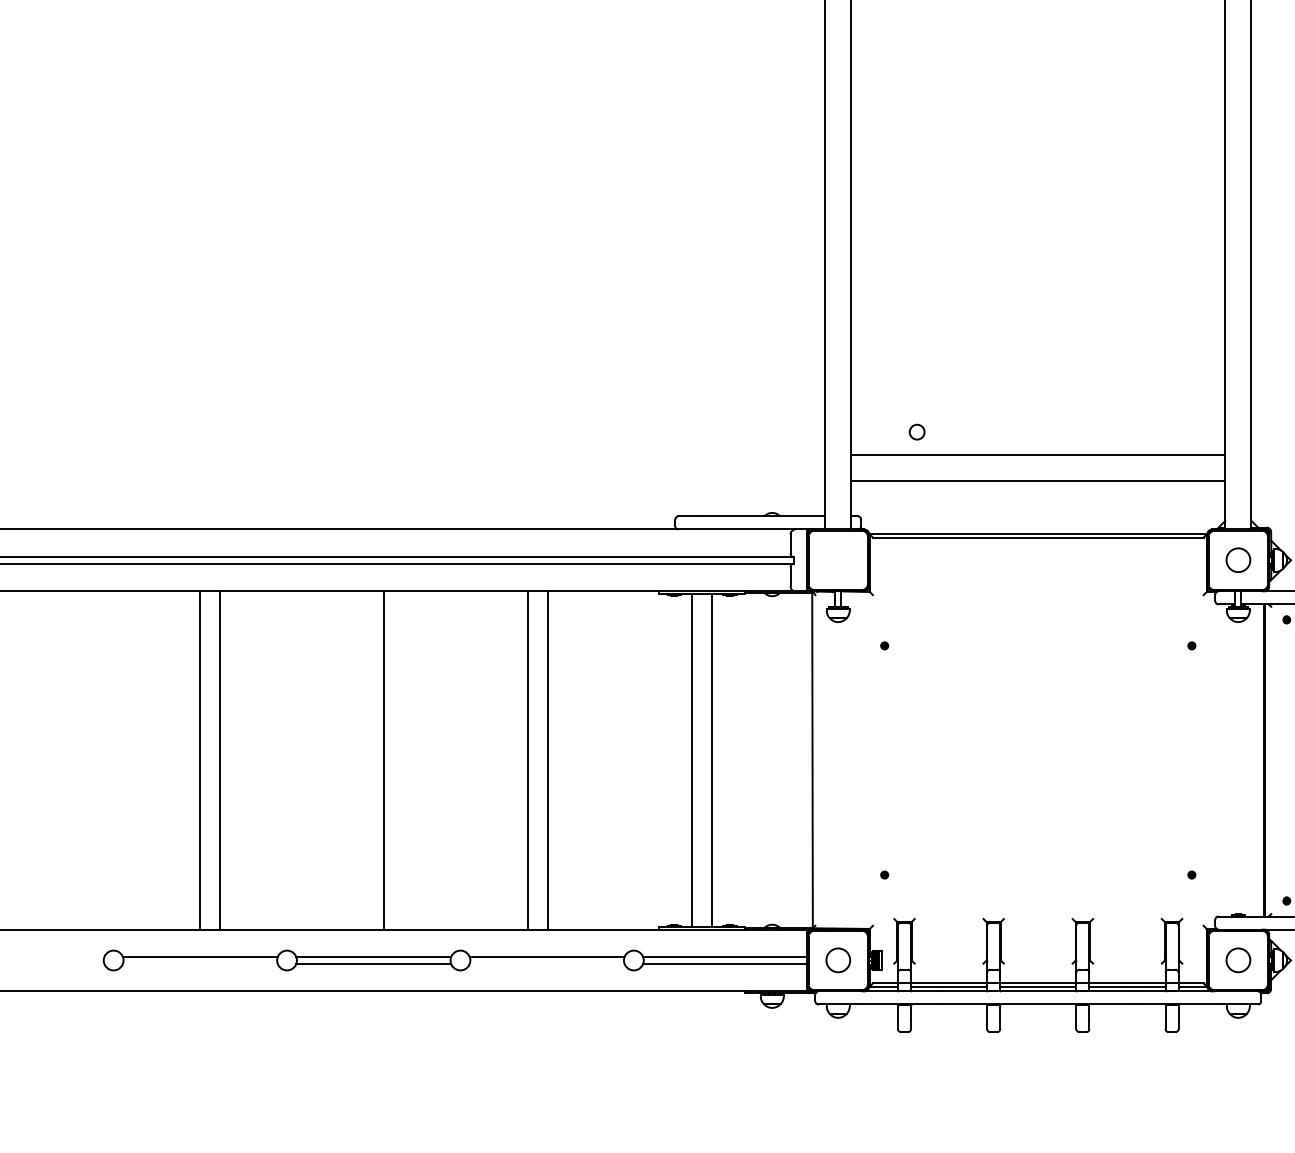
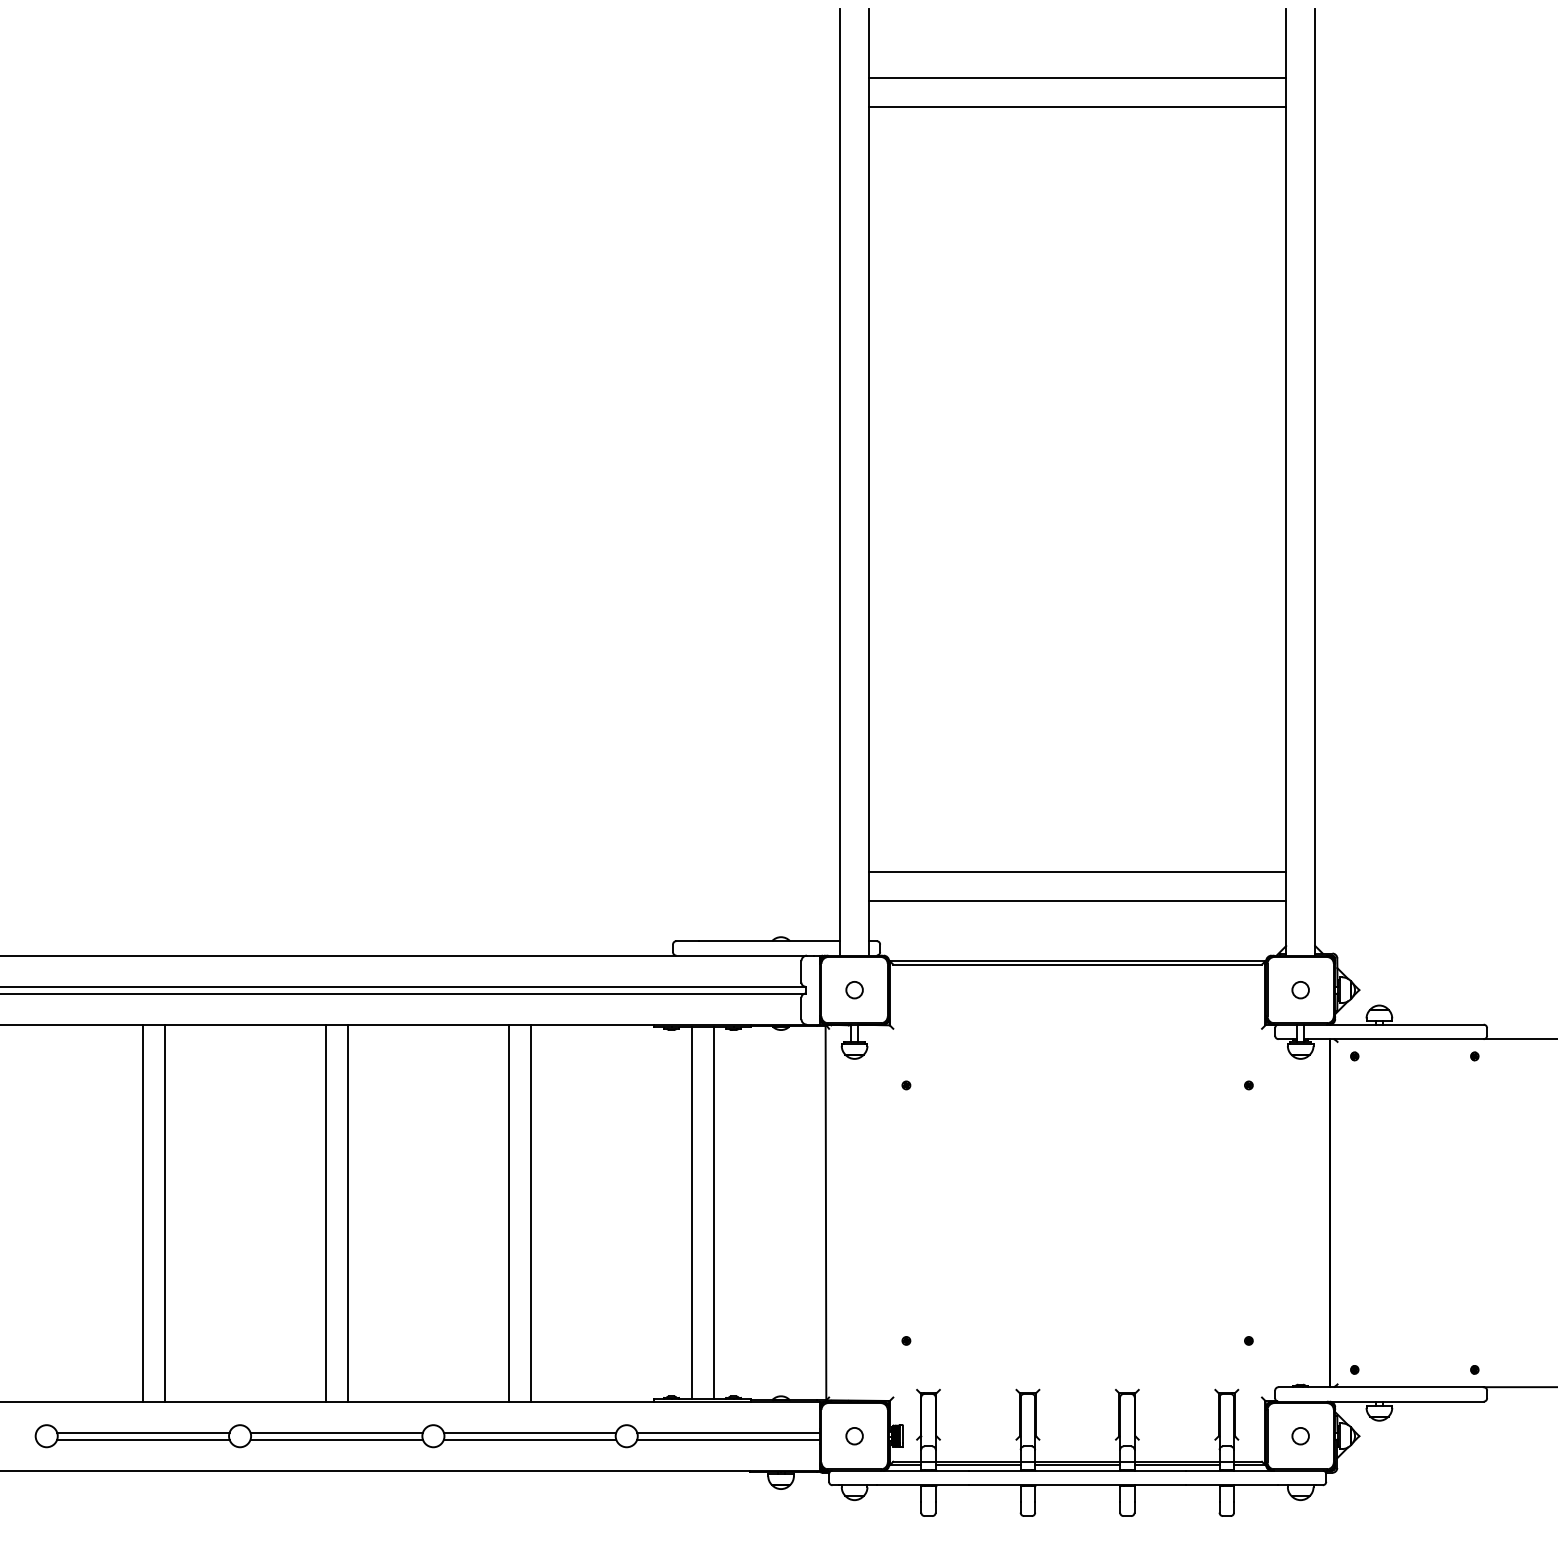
circle: (917, 432) -> (854, 990), moved
circle: (1238, 560) -> (1300, 990), size x0.62
line: (363, 759) -> (325, 1212), added
circle: (838, 960) -> (854, 1436), size x0.62
circle: (1238, 960) -> (1300, 1436), size x0.62
line: (200, 963) -> (143, 1439), added
line: (546, 963) -> (529, 1439), added

